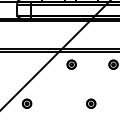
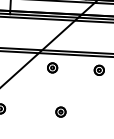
part: (91, 103) -> (61, 111), moved

